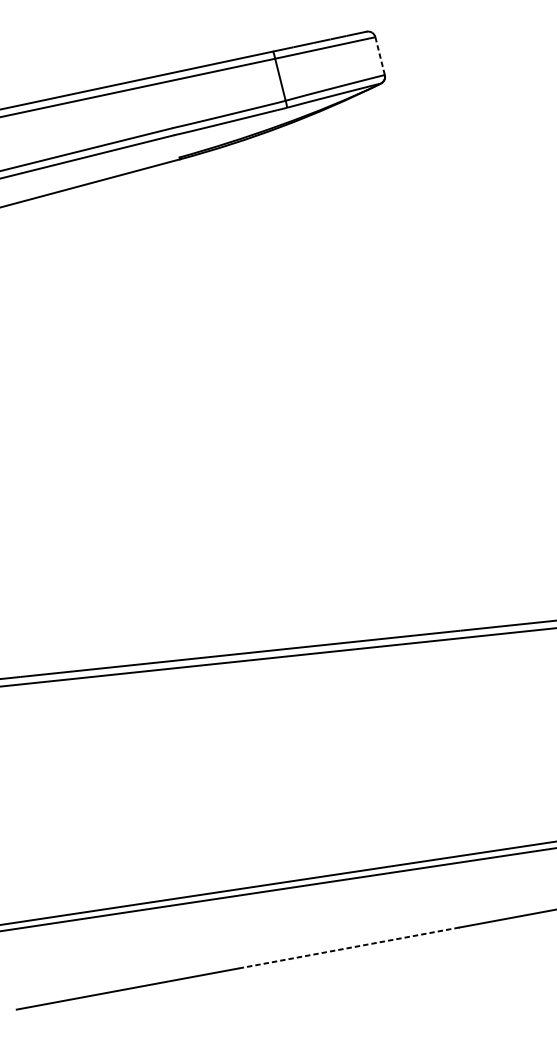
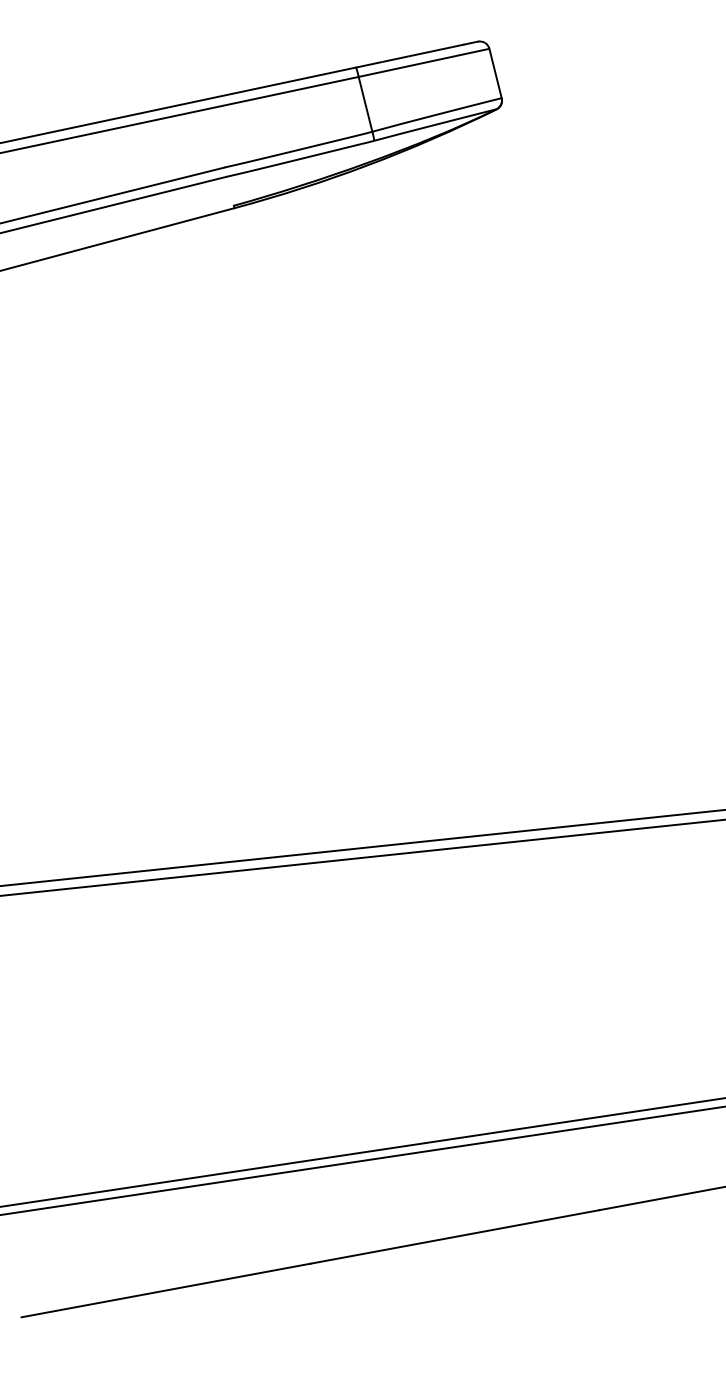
line: (380, 56) -> (495, 73), dashed -> solid
line: (348, 947) -> (454, 1236), dashed -> solid

